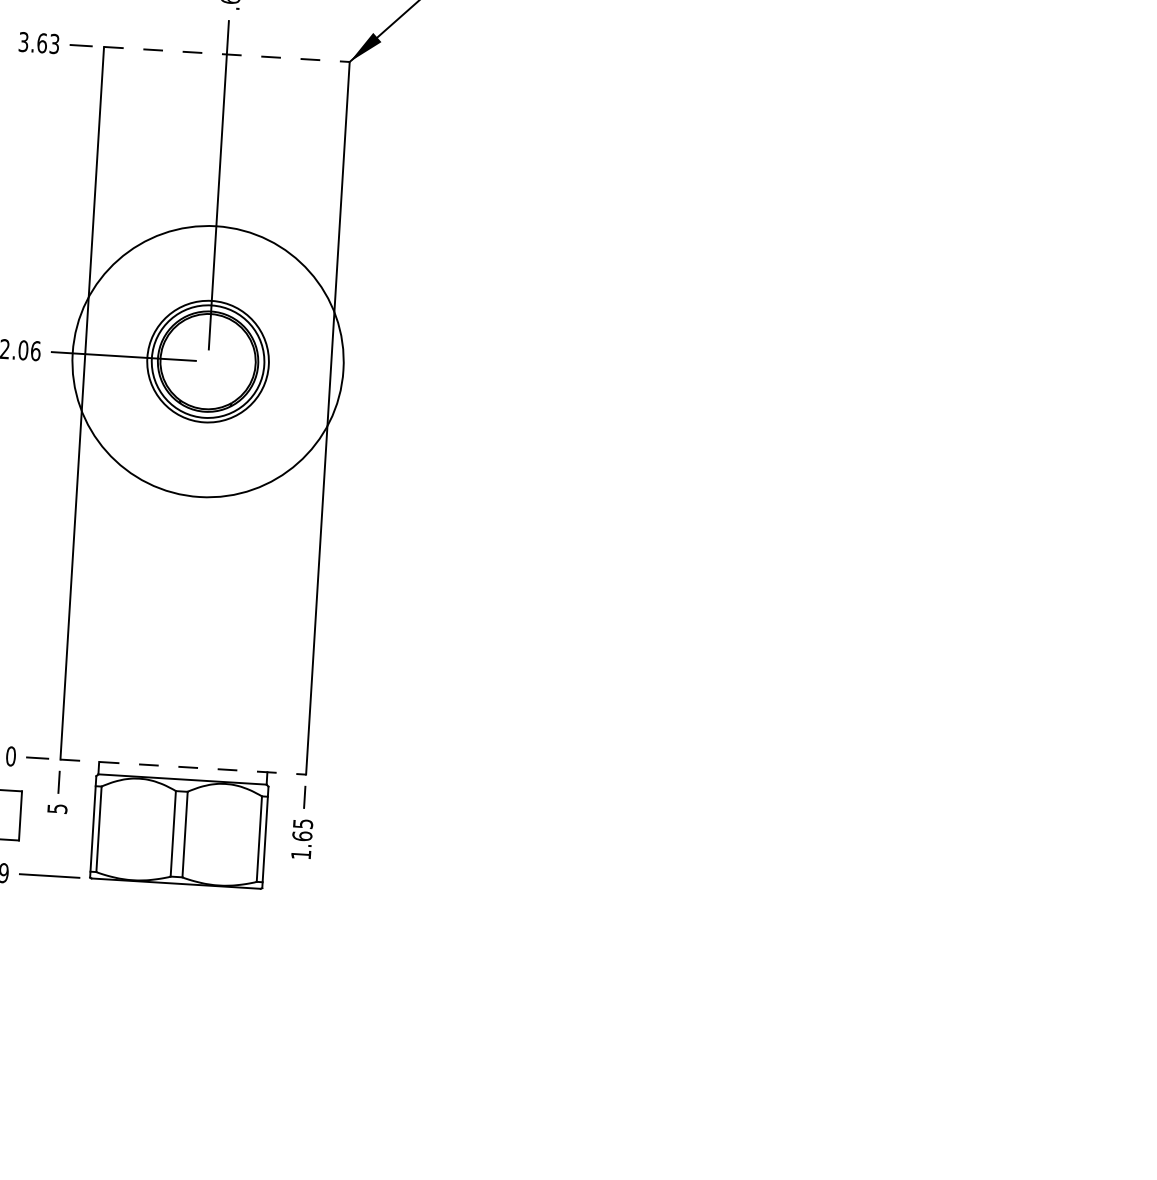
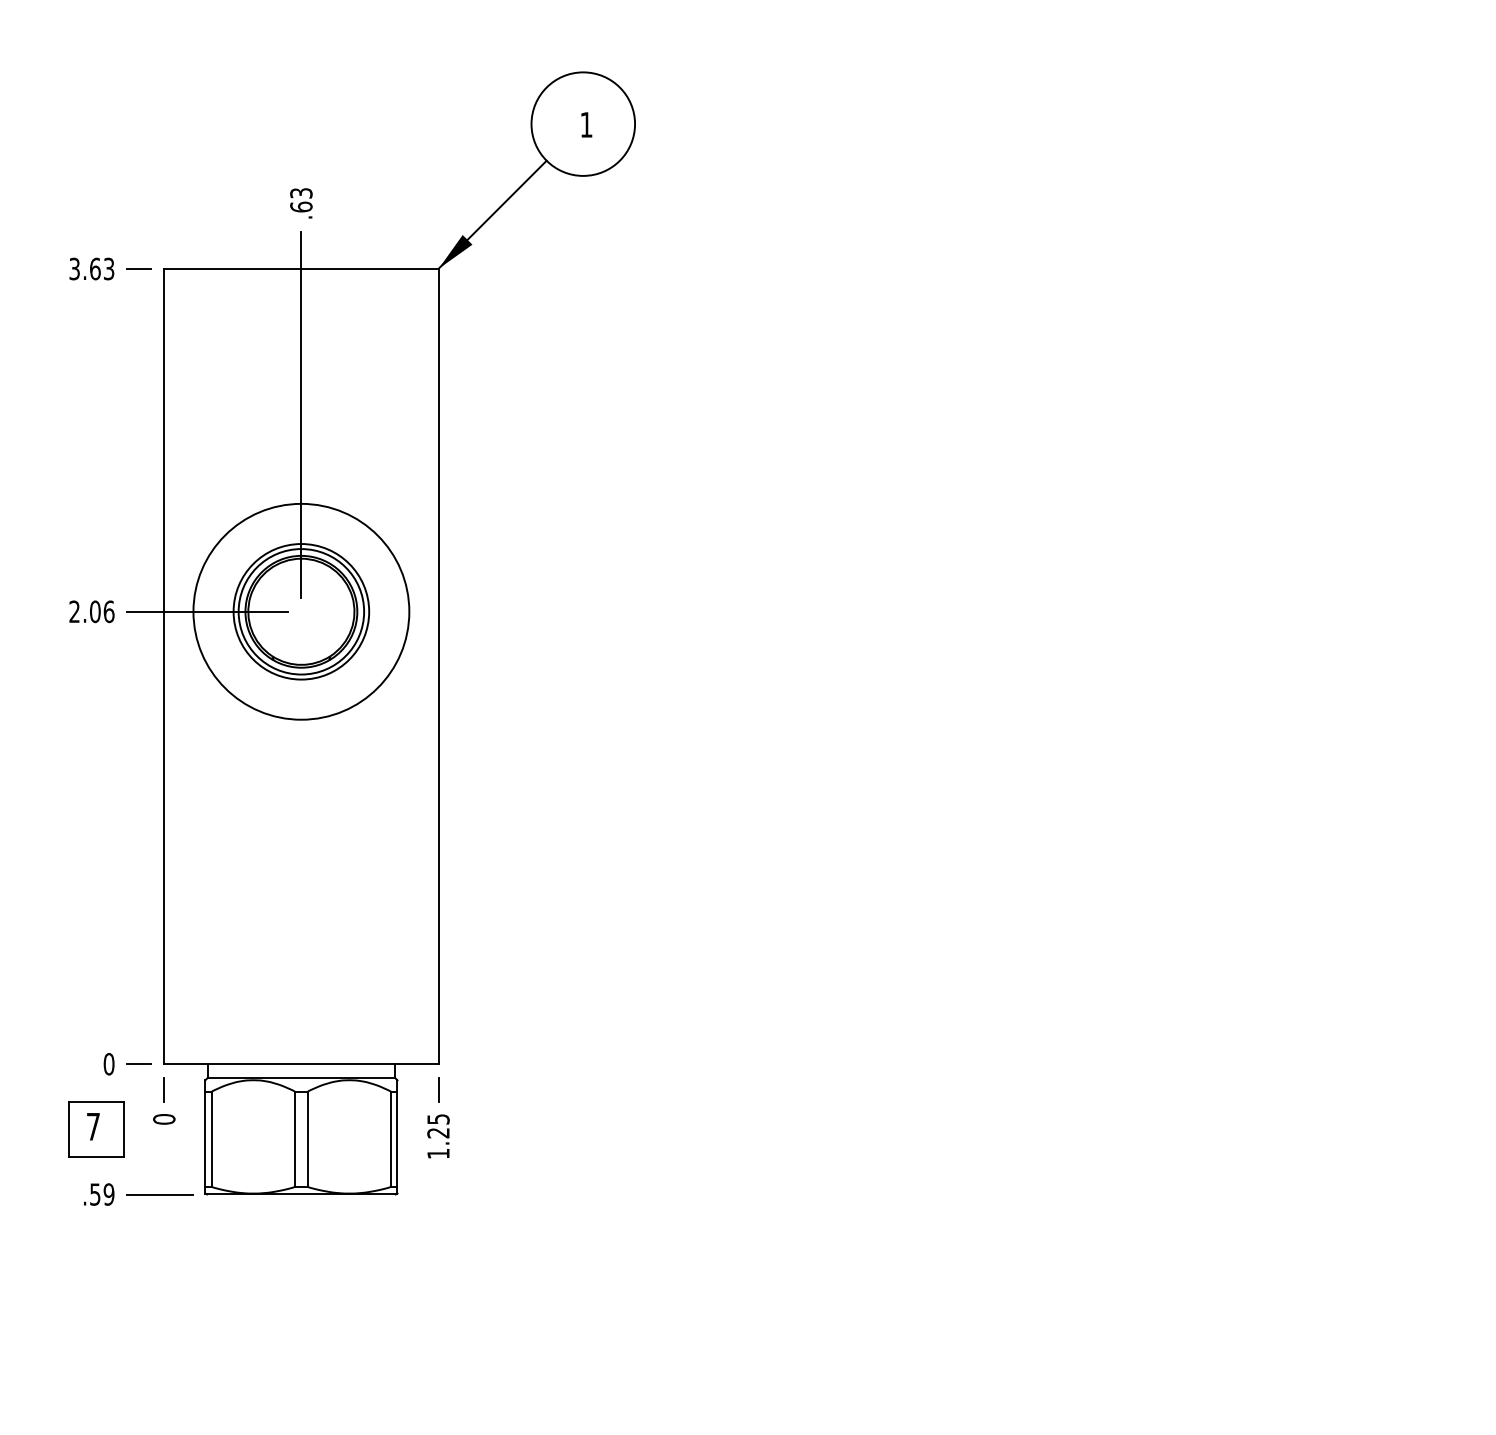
line: (226, 54) -> (301, 268), dashed -> solid
circle: (208, 361) -> (301, 611), size x0.71
line: (183, 767) -> (301, 1064), dashed -> solid
text: (57, 809) -> (164, 1119), 5 -> 0
text: (302, 835) -> (438, 1132), 1.65 -> 1.25

